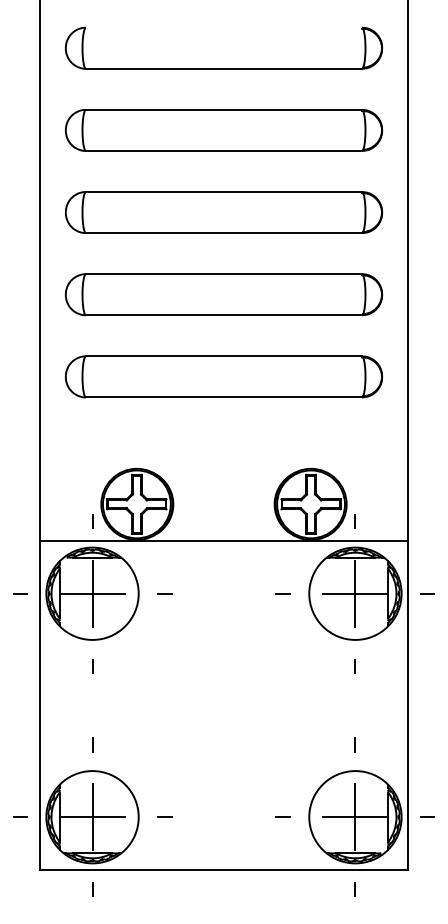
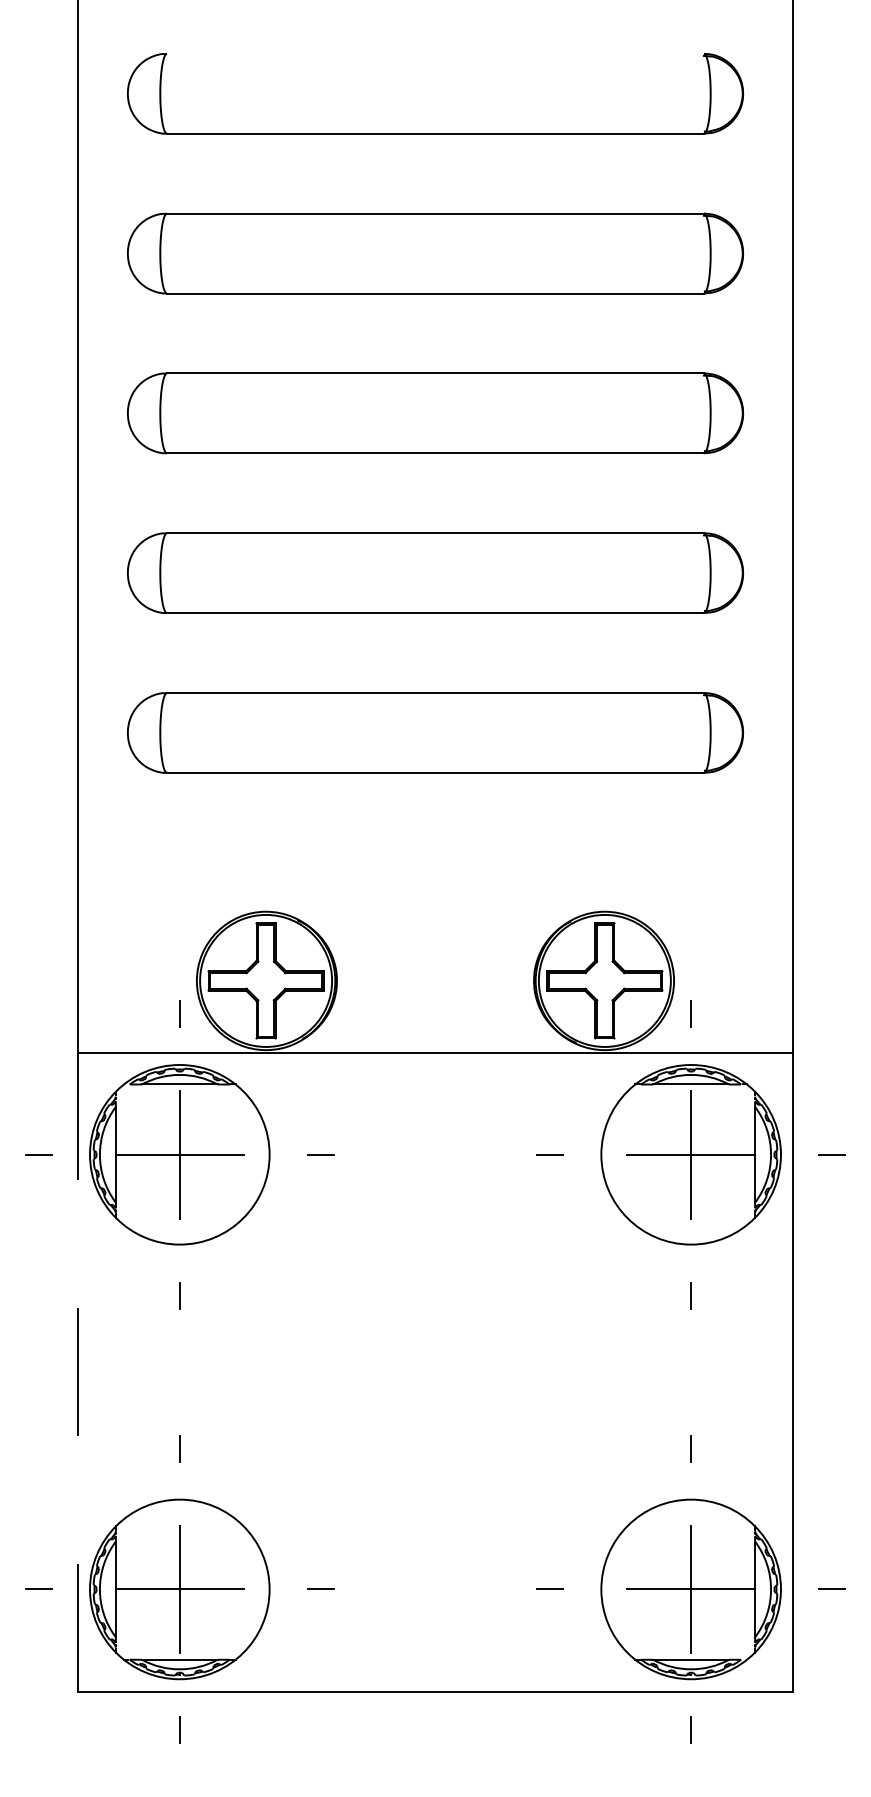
line: (39, 705) -> (76, 1372), solid -> dashed

